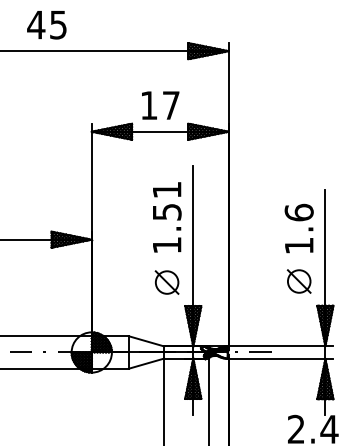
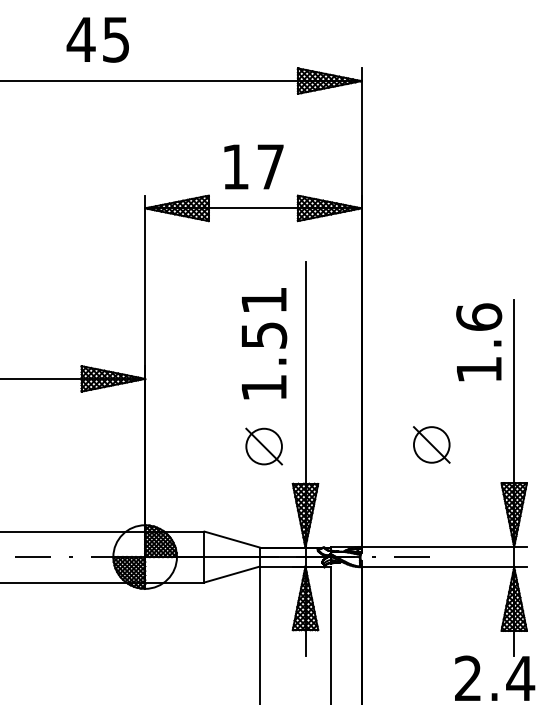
text: (46, 25) -> (97, 40), moved
text: (298, 228) -> (478, 342), moved
part: (298, 281) -> (430, 444), moved

